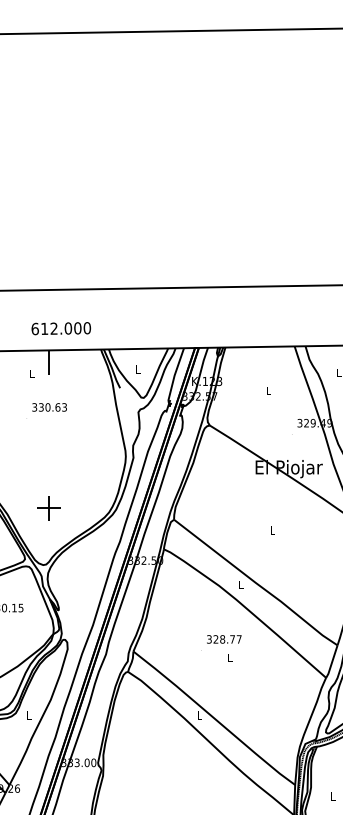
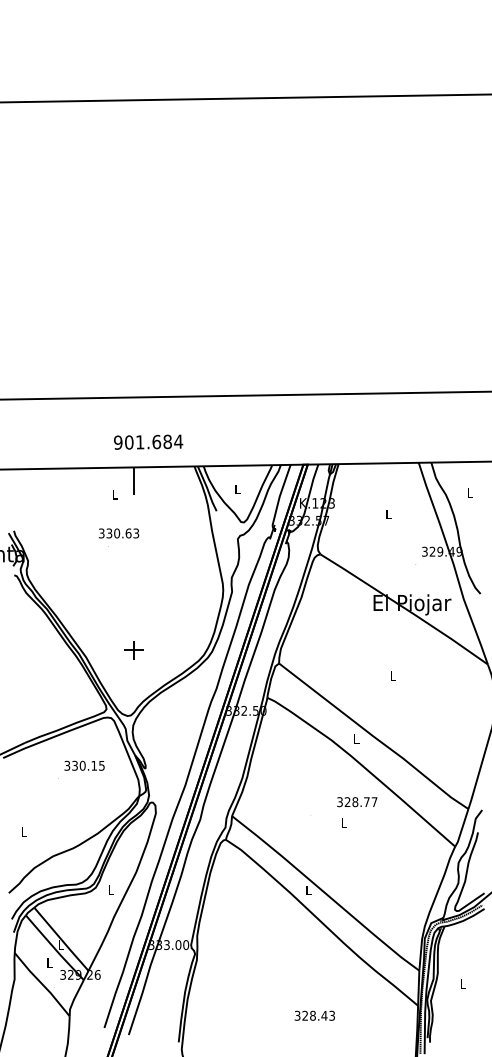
text: (61, 328) -> (148, 441), 612.000 -> 901.684
text: (49, 407) -> (118, 533), moved
part: (48, 507) -> (133, 649), size x0.7
text: (224, 639) -> (357, 802), moved

